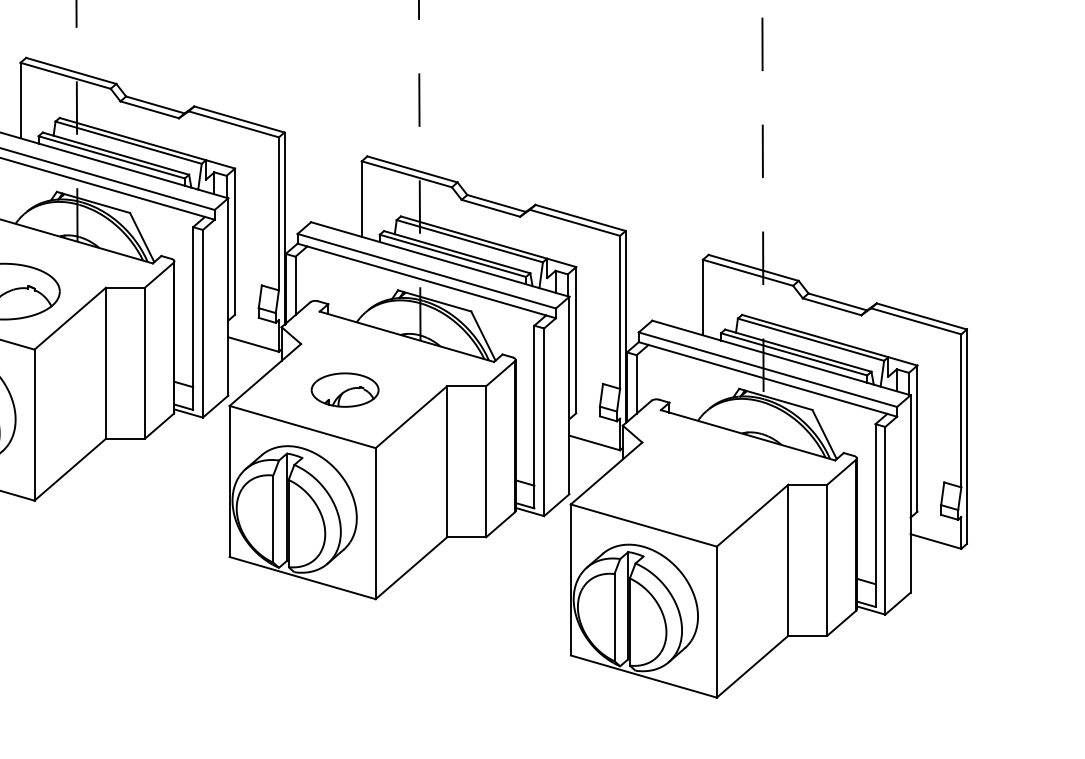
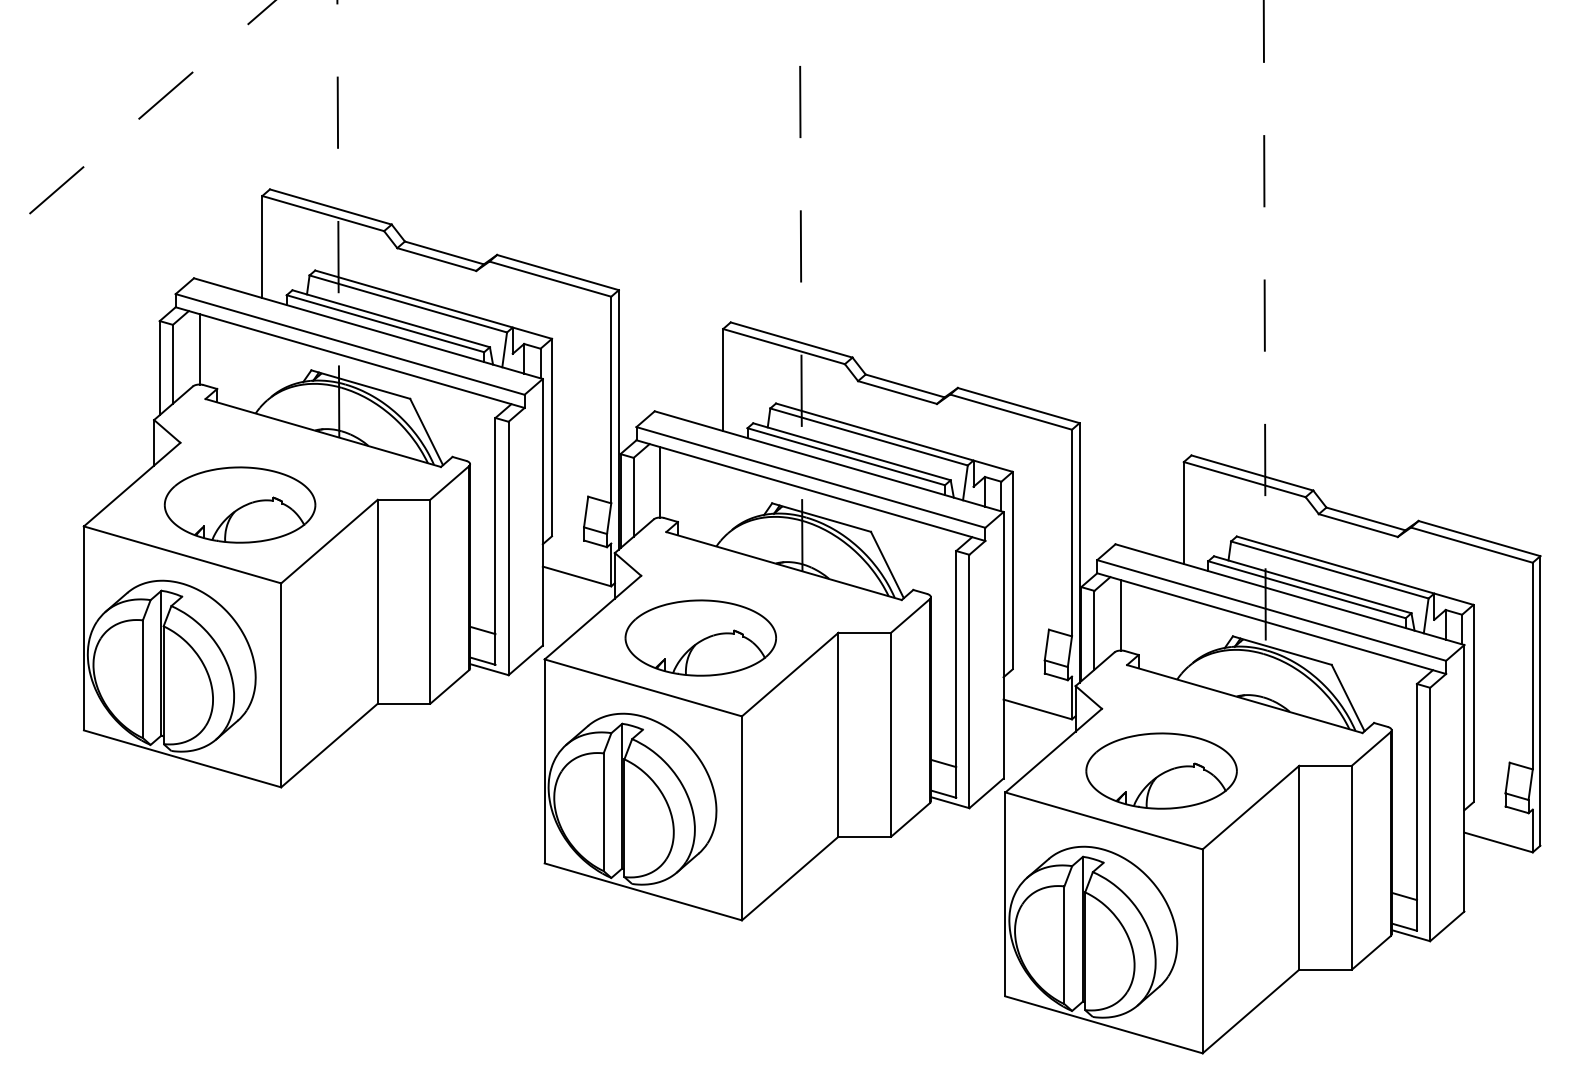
line: (315, 274) -> (660, 482), added
line: (656, 373) -> (1121, 615), added
part: (345, 389) -> (700, 637), size x1.67
part: (686, 488) -> (1161, 770), added

